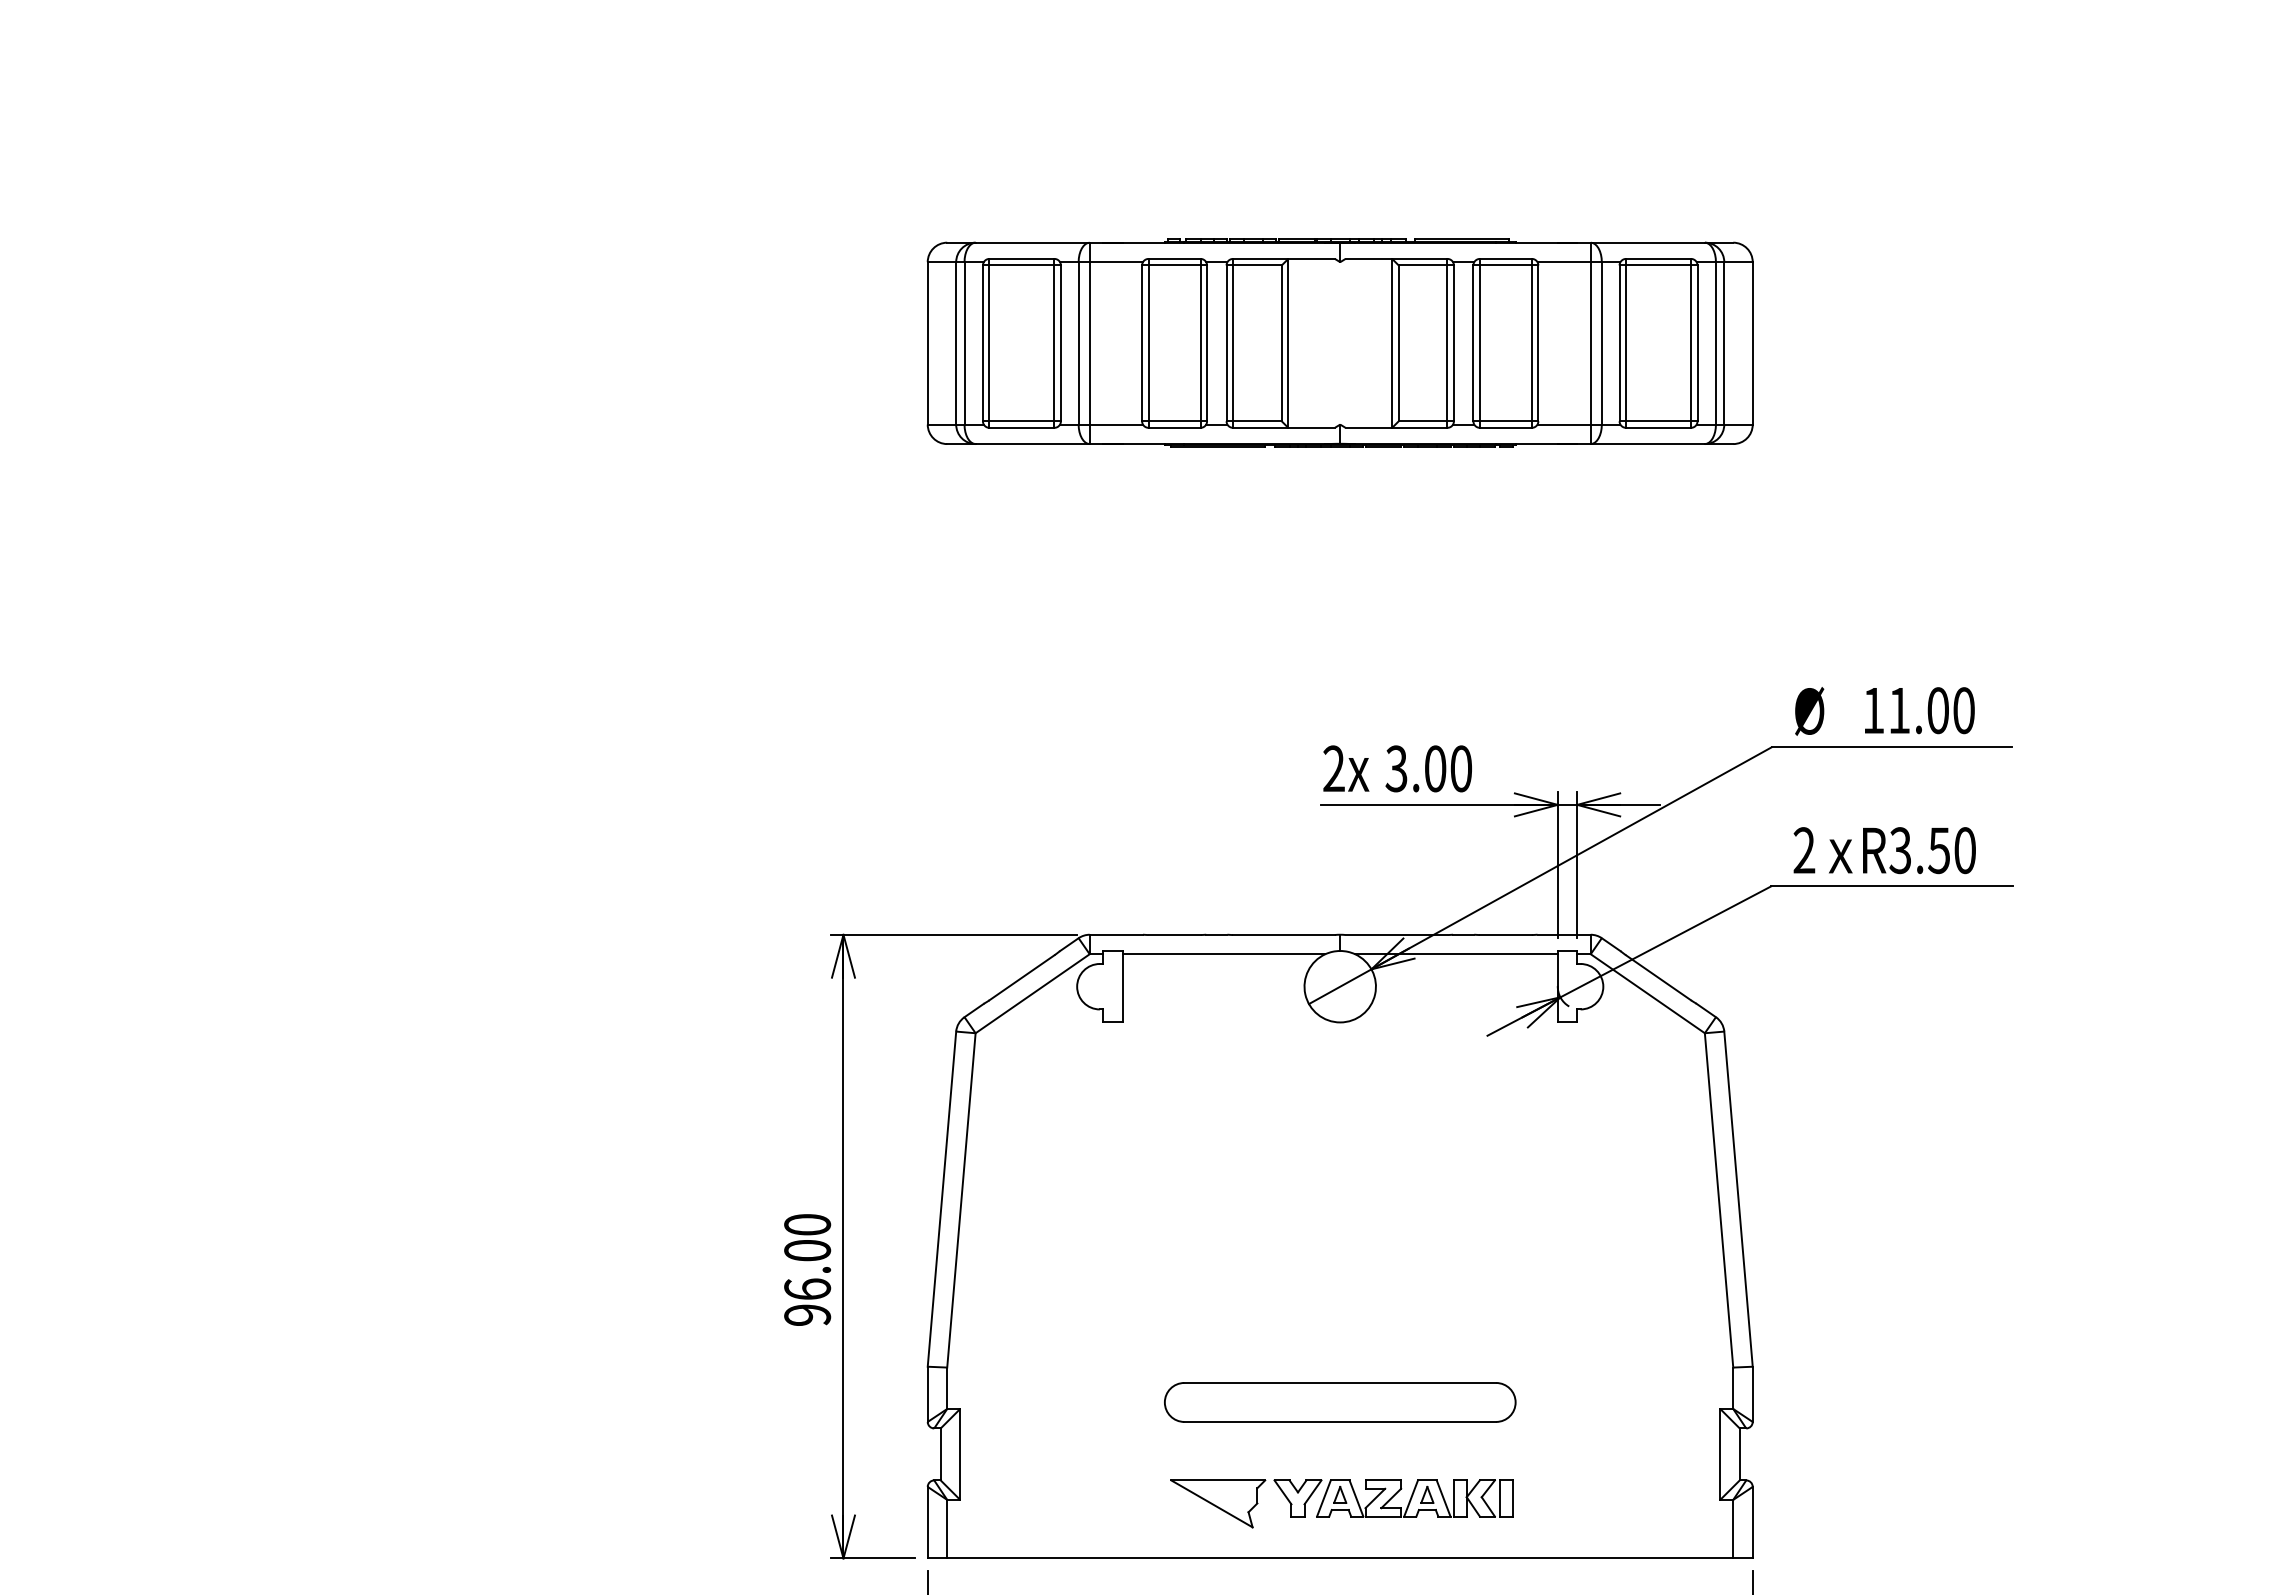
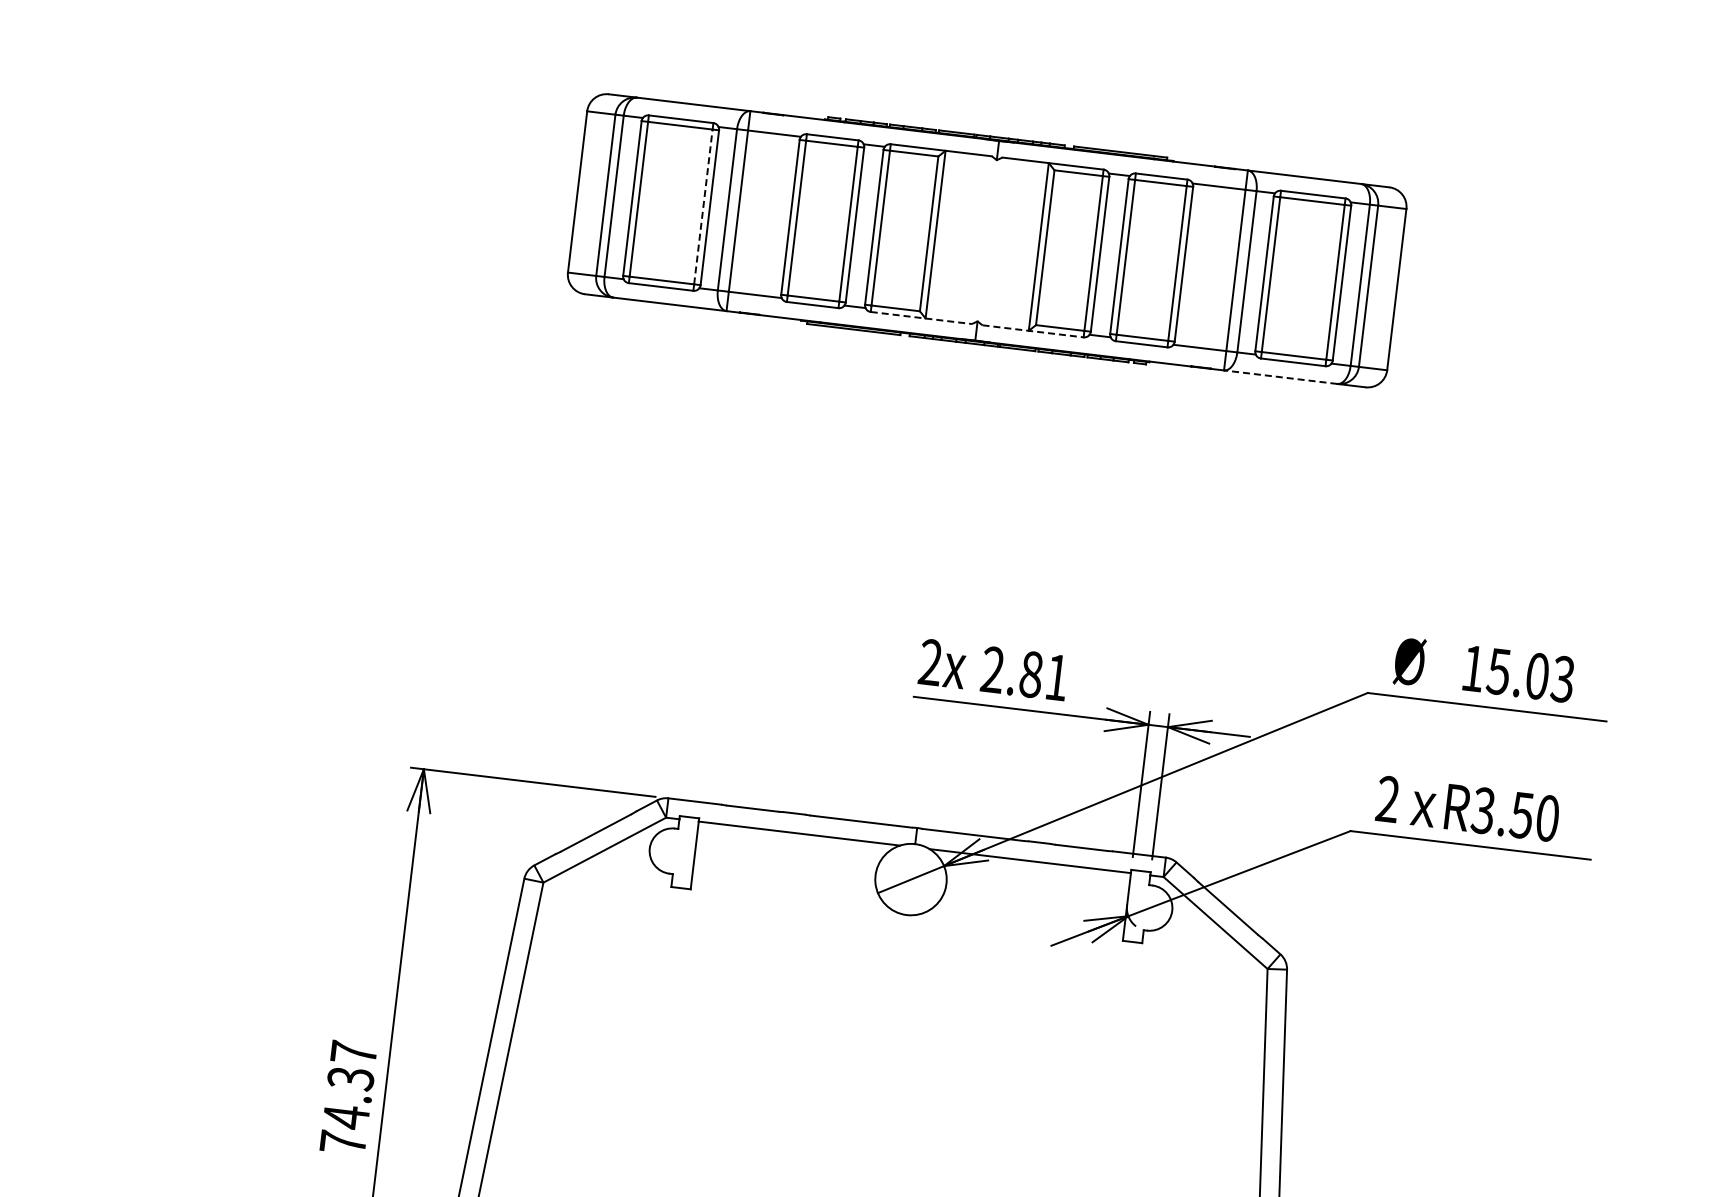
line: (1054, 343) -> (703, 207), solid -> dashed
line: (1283, 427) -> (920, 317), solid -> dashed
line: (1396, 427) -> (1033, 330), solid -> dashed
line: (1647, 444) -> (1280, 377), solid -> dashed
text: (1931, 710) -> (1530, 675), 11.00 -> 15.03
text: (1428, 768) -> (1024, 673), 3.00 -> 2.81
text: (807, 1269) -> (348, 1097), 96.00 -> 74.37

